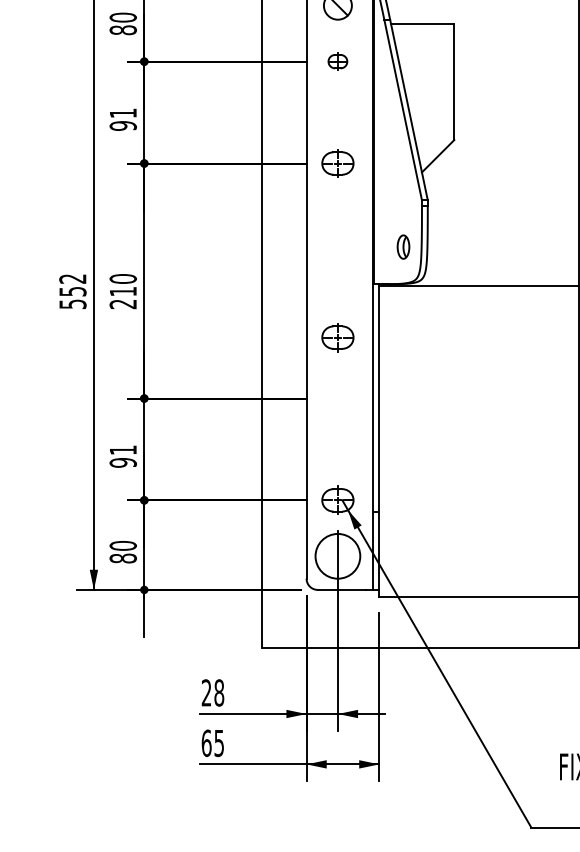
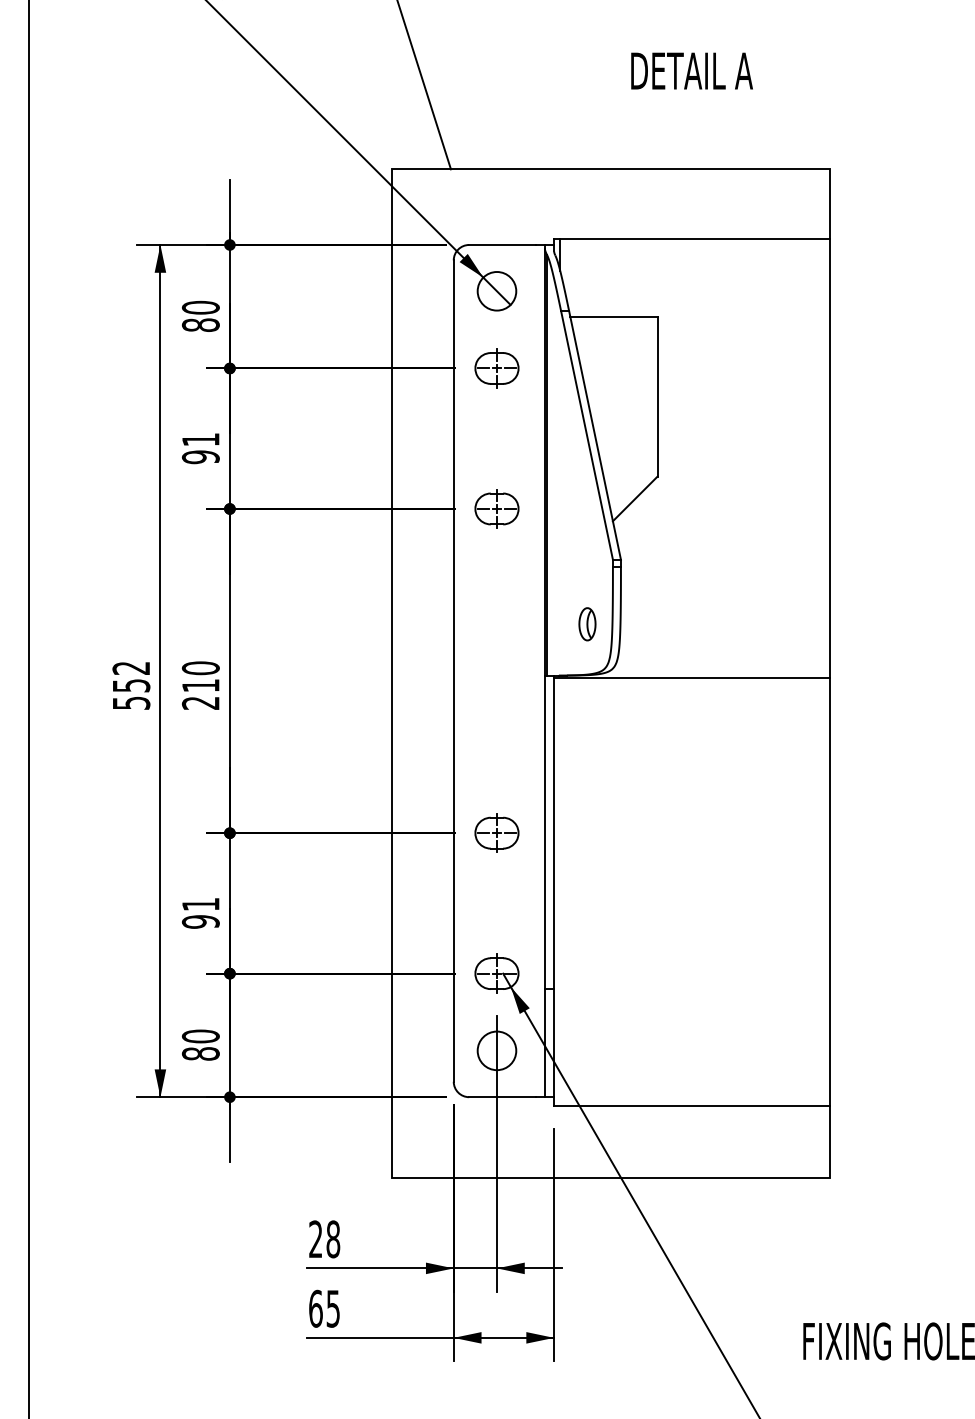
part: (337, 61) -> (496, 368), size x1.67
part: (337, 337) -> (496, 832), moved
circle: (337, 556) -> (496, 1050), size x0.62

